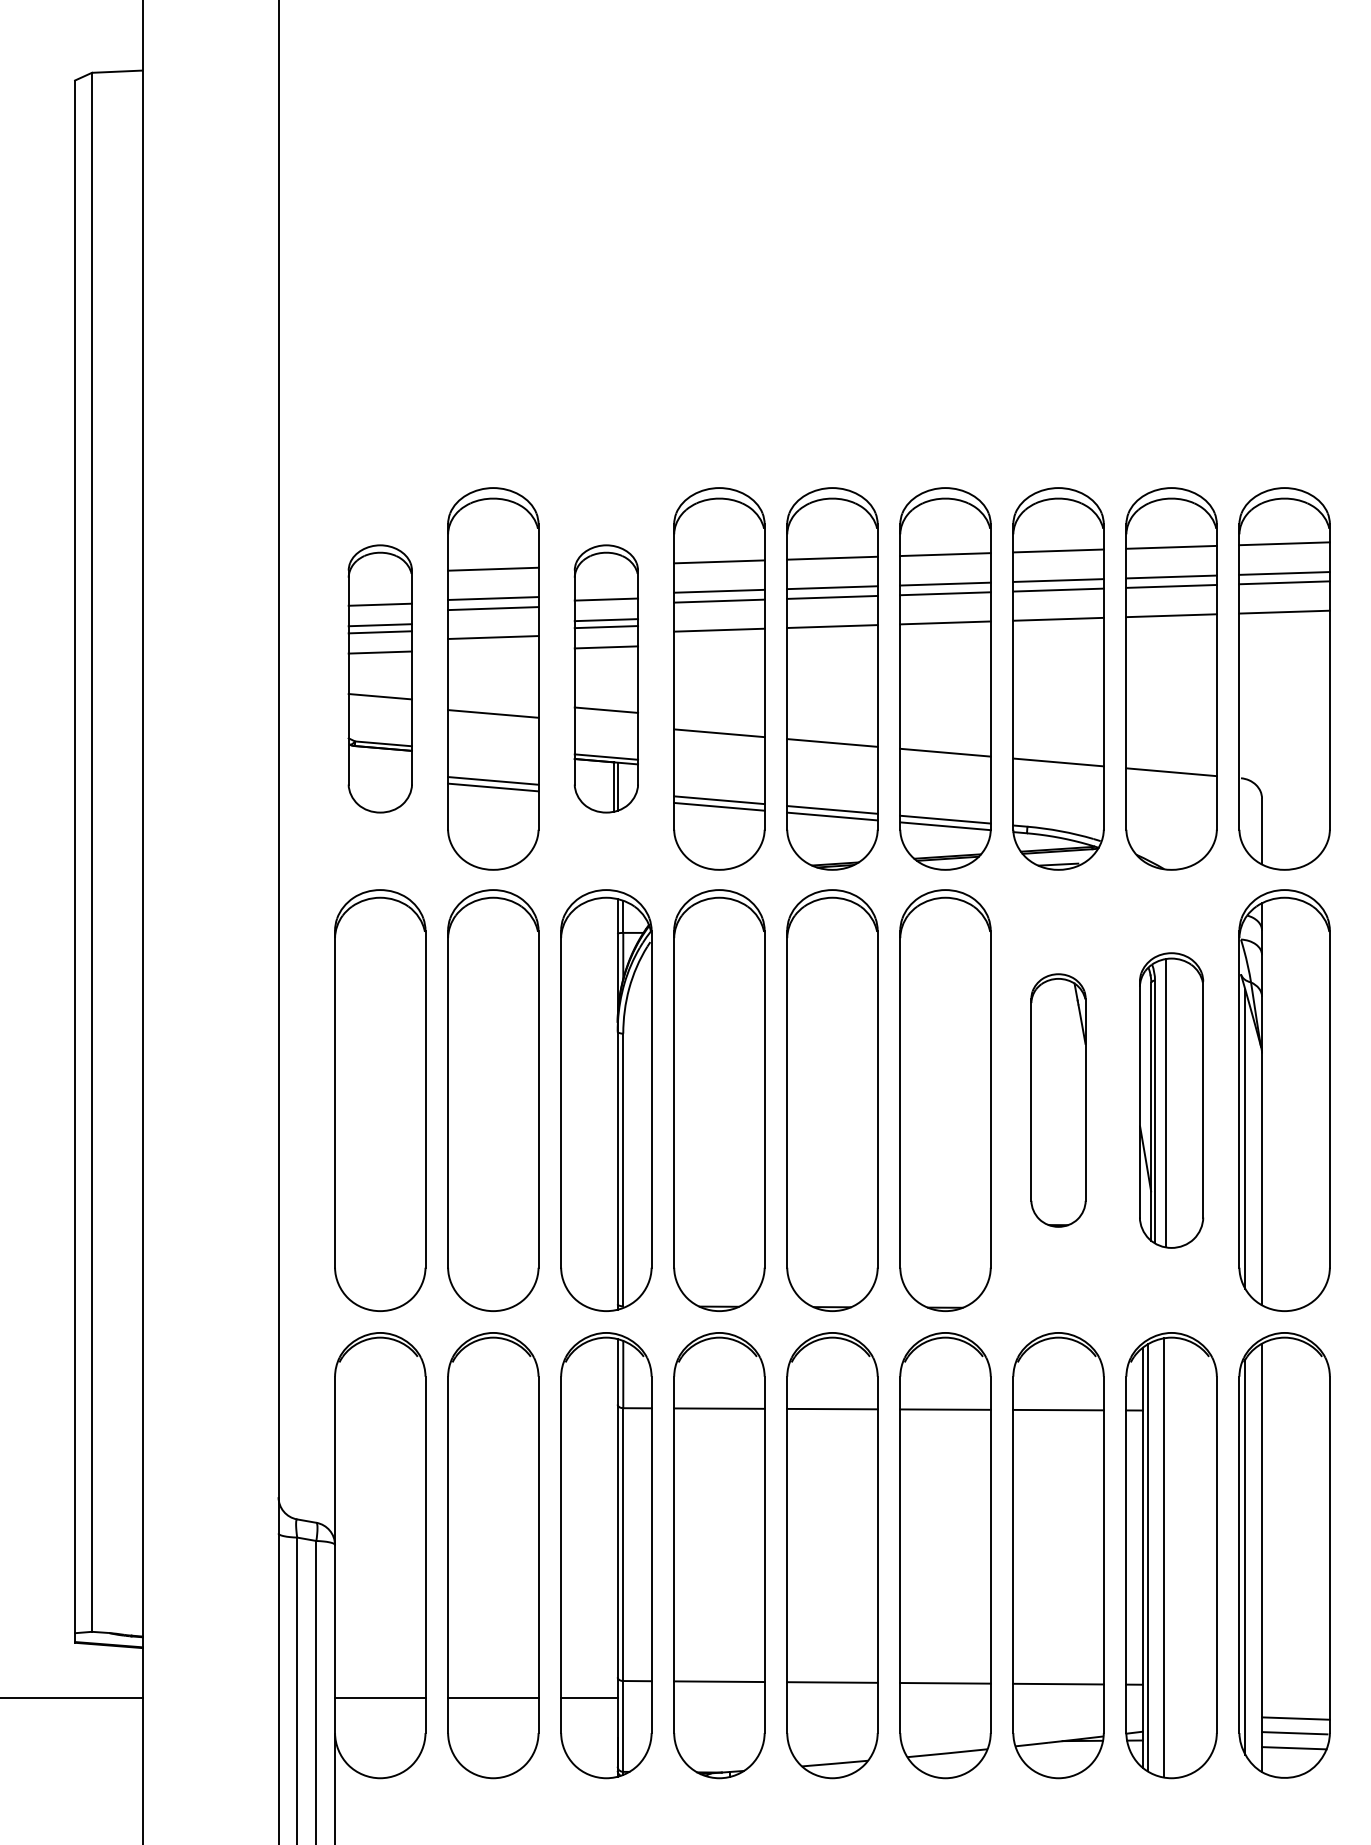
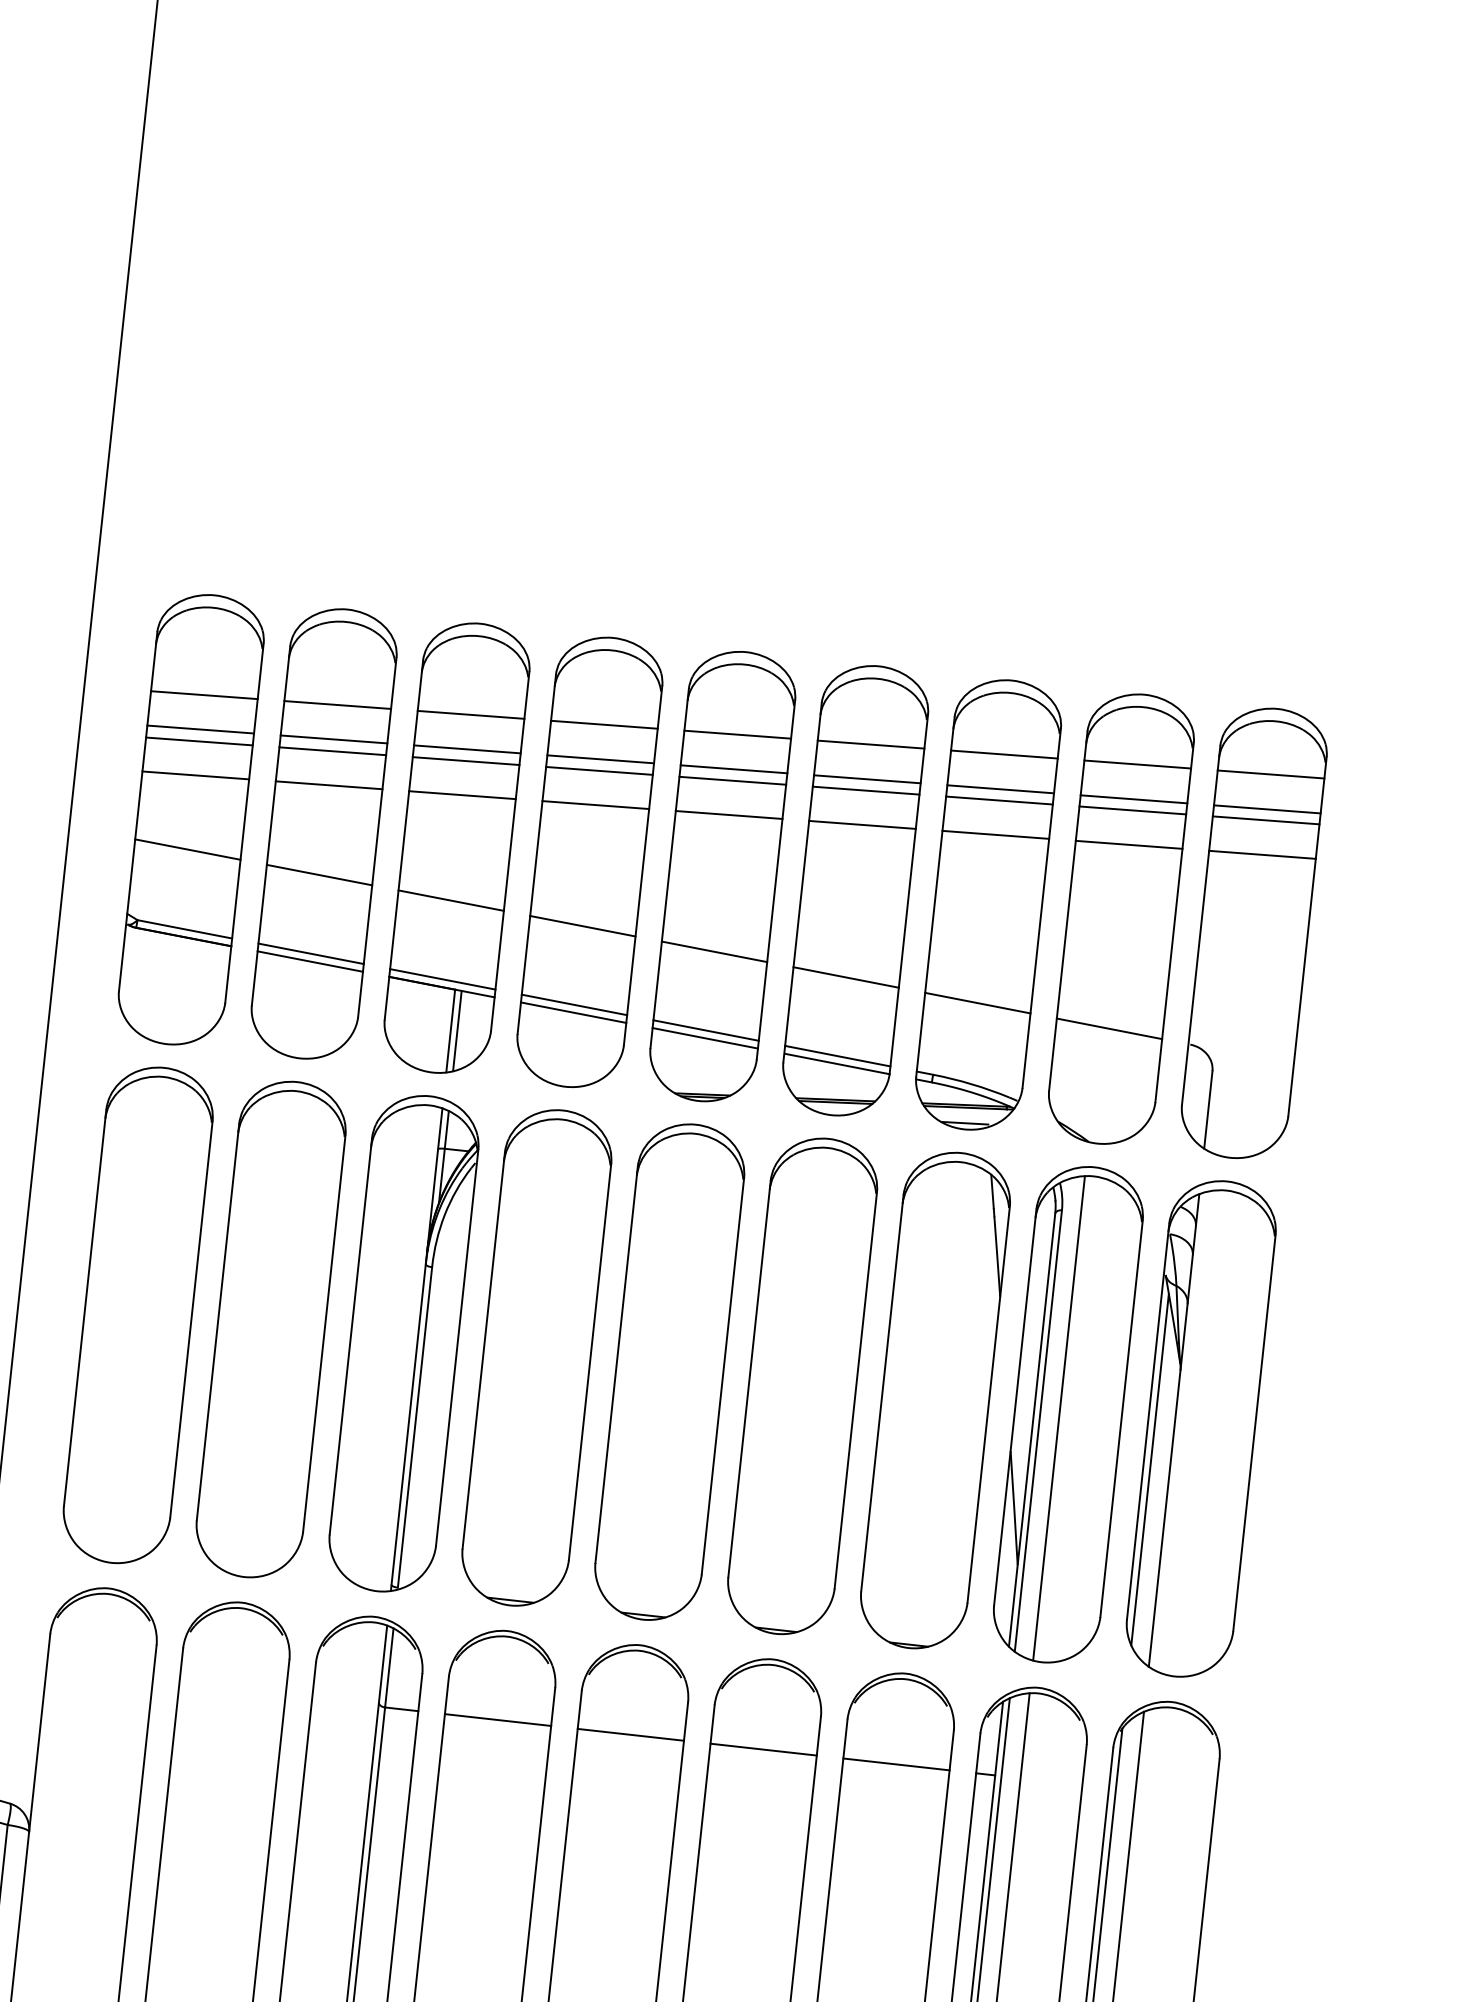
part: (380, 678) -> (191, 819), size x1.43
part: (606, 678) -> (457, 847), size x1.43
part: (1058, 1100) -> (935, 1400), size x1.67
part: (1171, 1100) -> (1068, 1414), size x1.43

